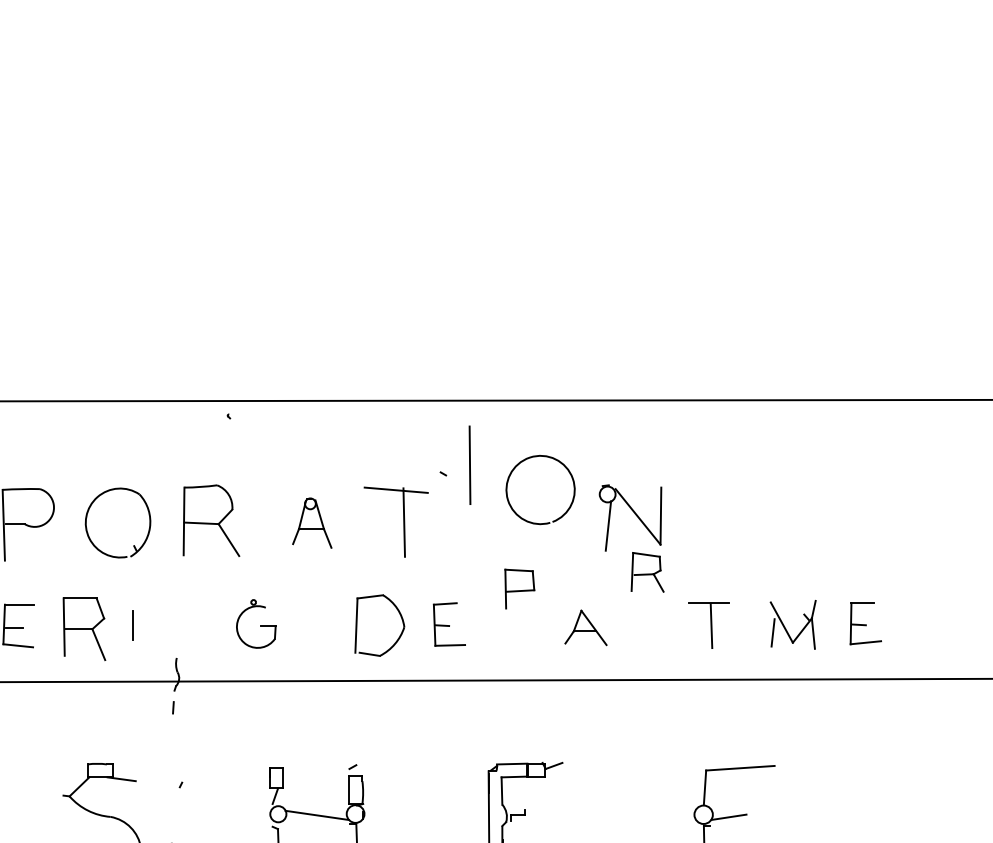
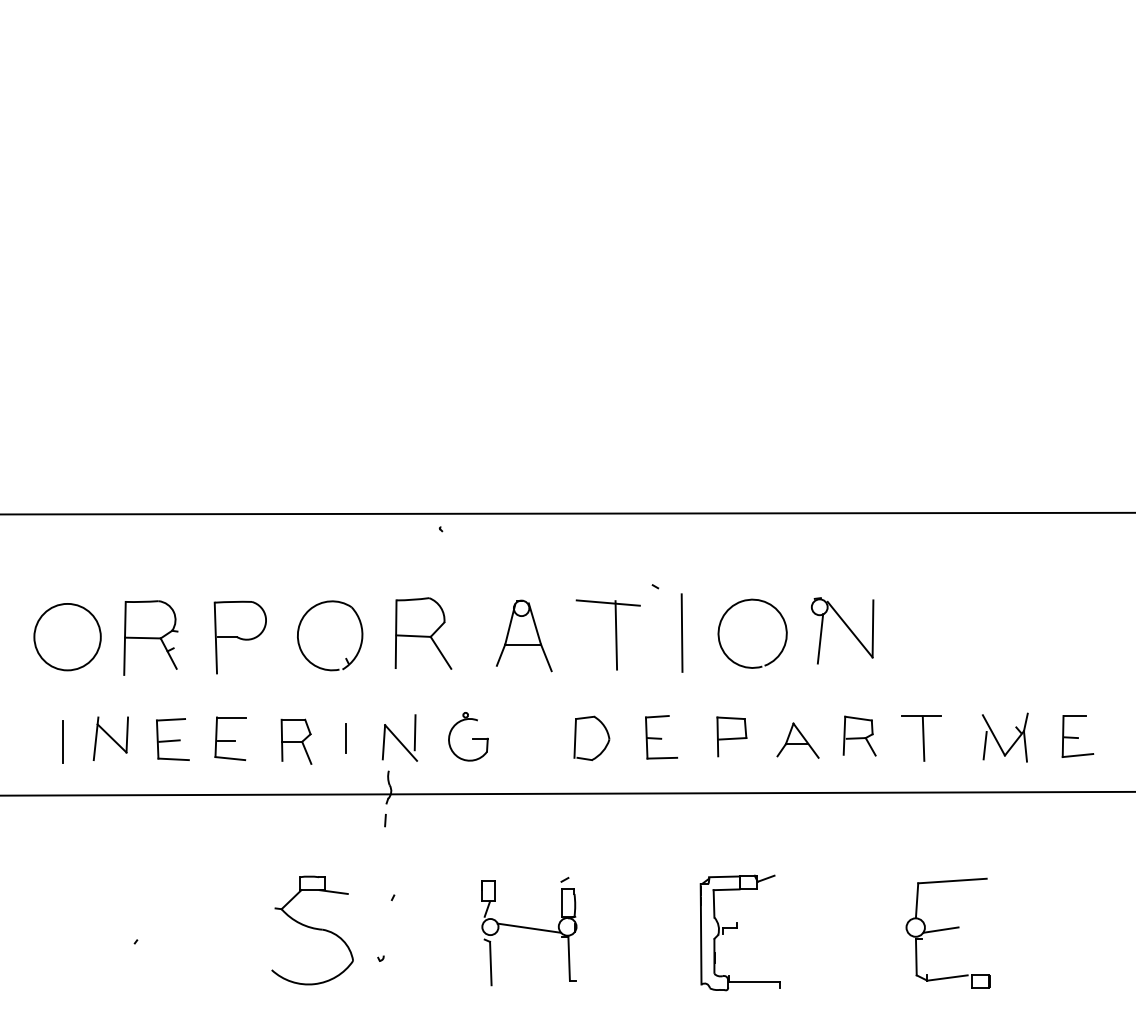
arc: (535, 457) -> (747, 601), moved
line: (469, 464) -> (681, 632), moved
part: (312, 522) -> (524, 635), size x1.43
part: (647, 571) -> (859, 735), moved
part: (519, 588) -> (731, 736), moved
part: (187, 624) -> (399, 737), added
part: (379, 625) -> (591, 738), size x0.71
part: (84, 628) -> (296, 741), size x0.71

